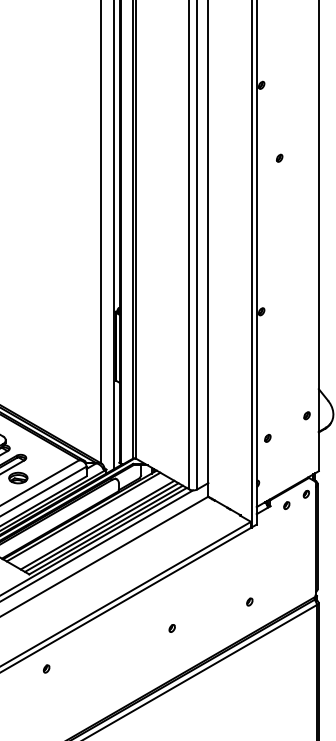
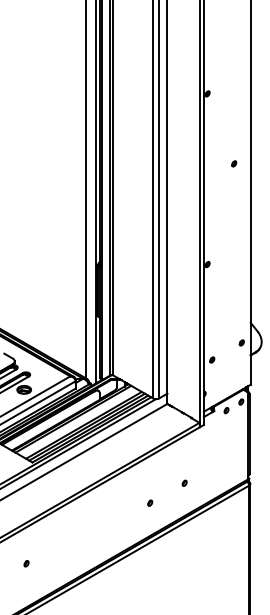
part: (280, 157) -> (234, 163), moved
part: (249, 600) -> (184, 482), moved
part: (172, 627) -> (150, 502), moved
part: (46, 668) -> (26, 563), moved

